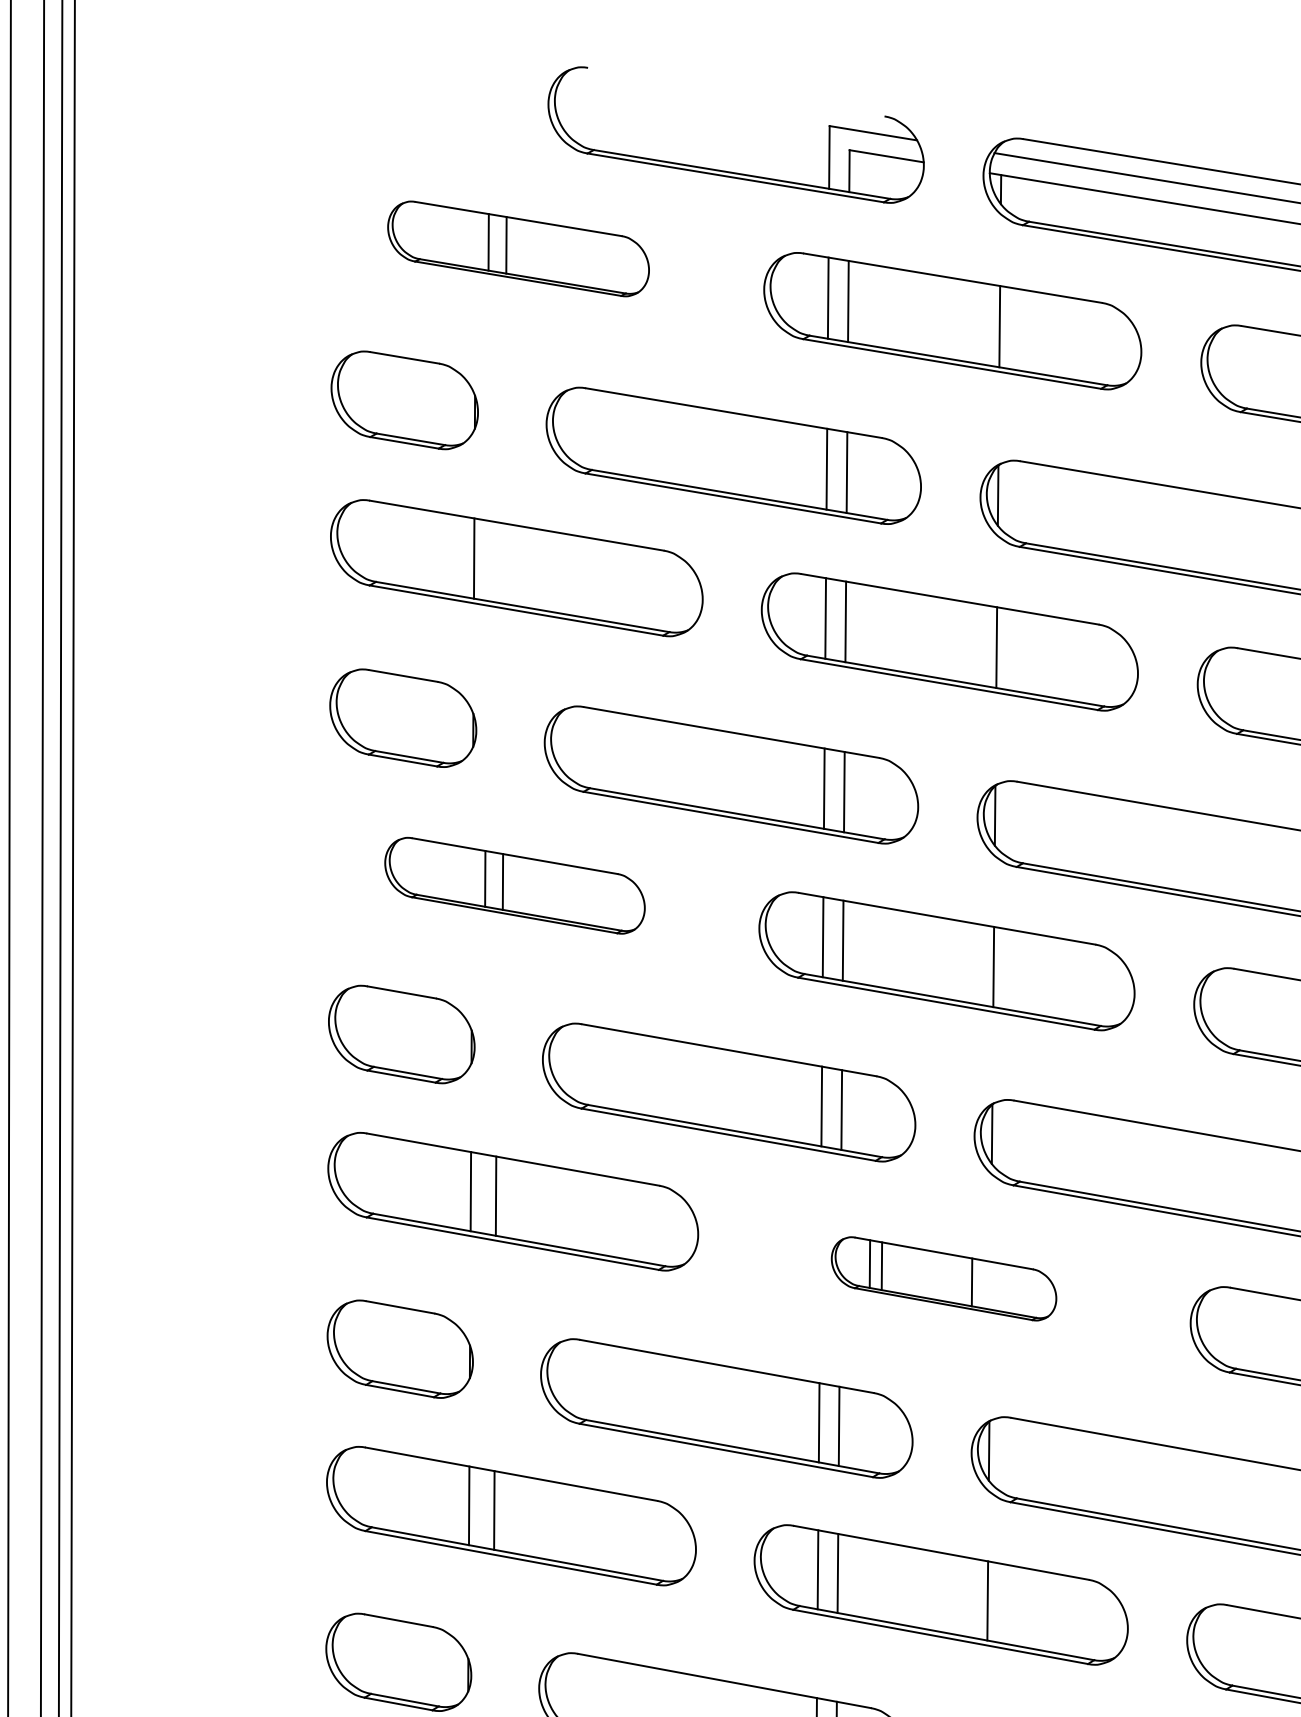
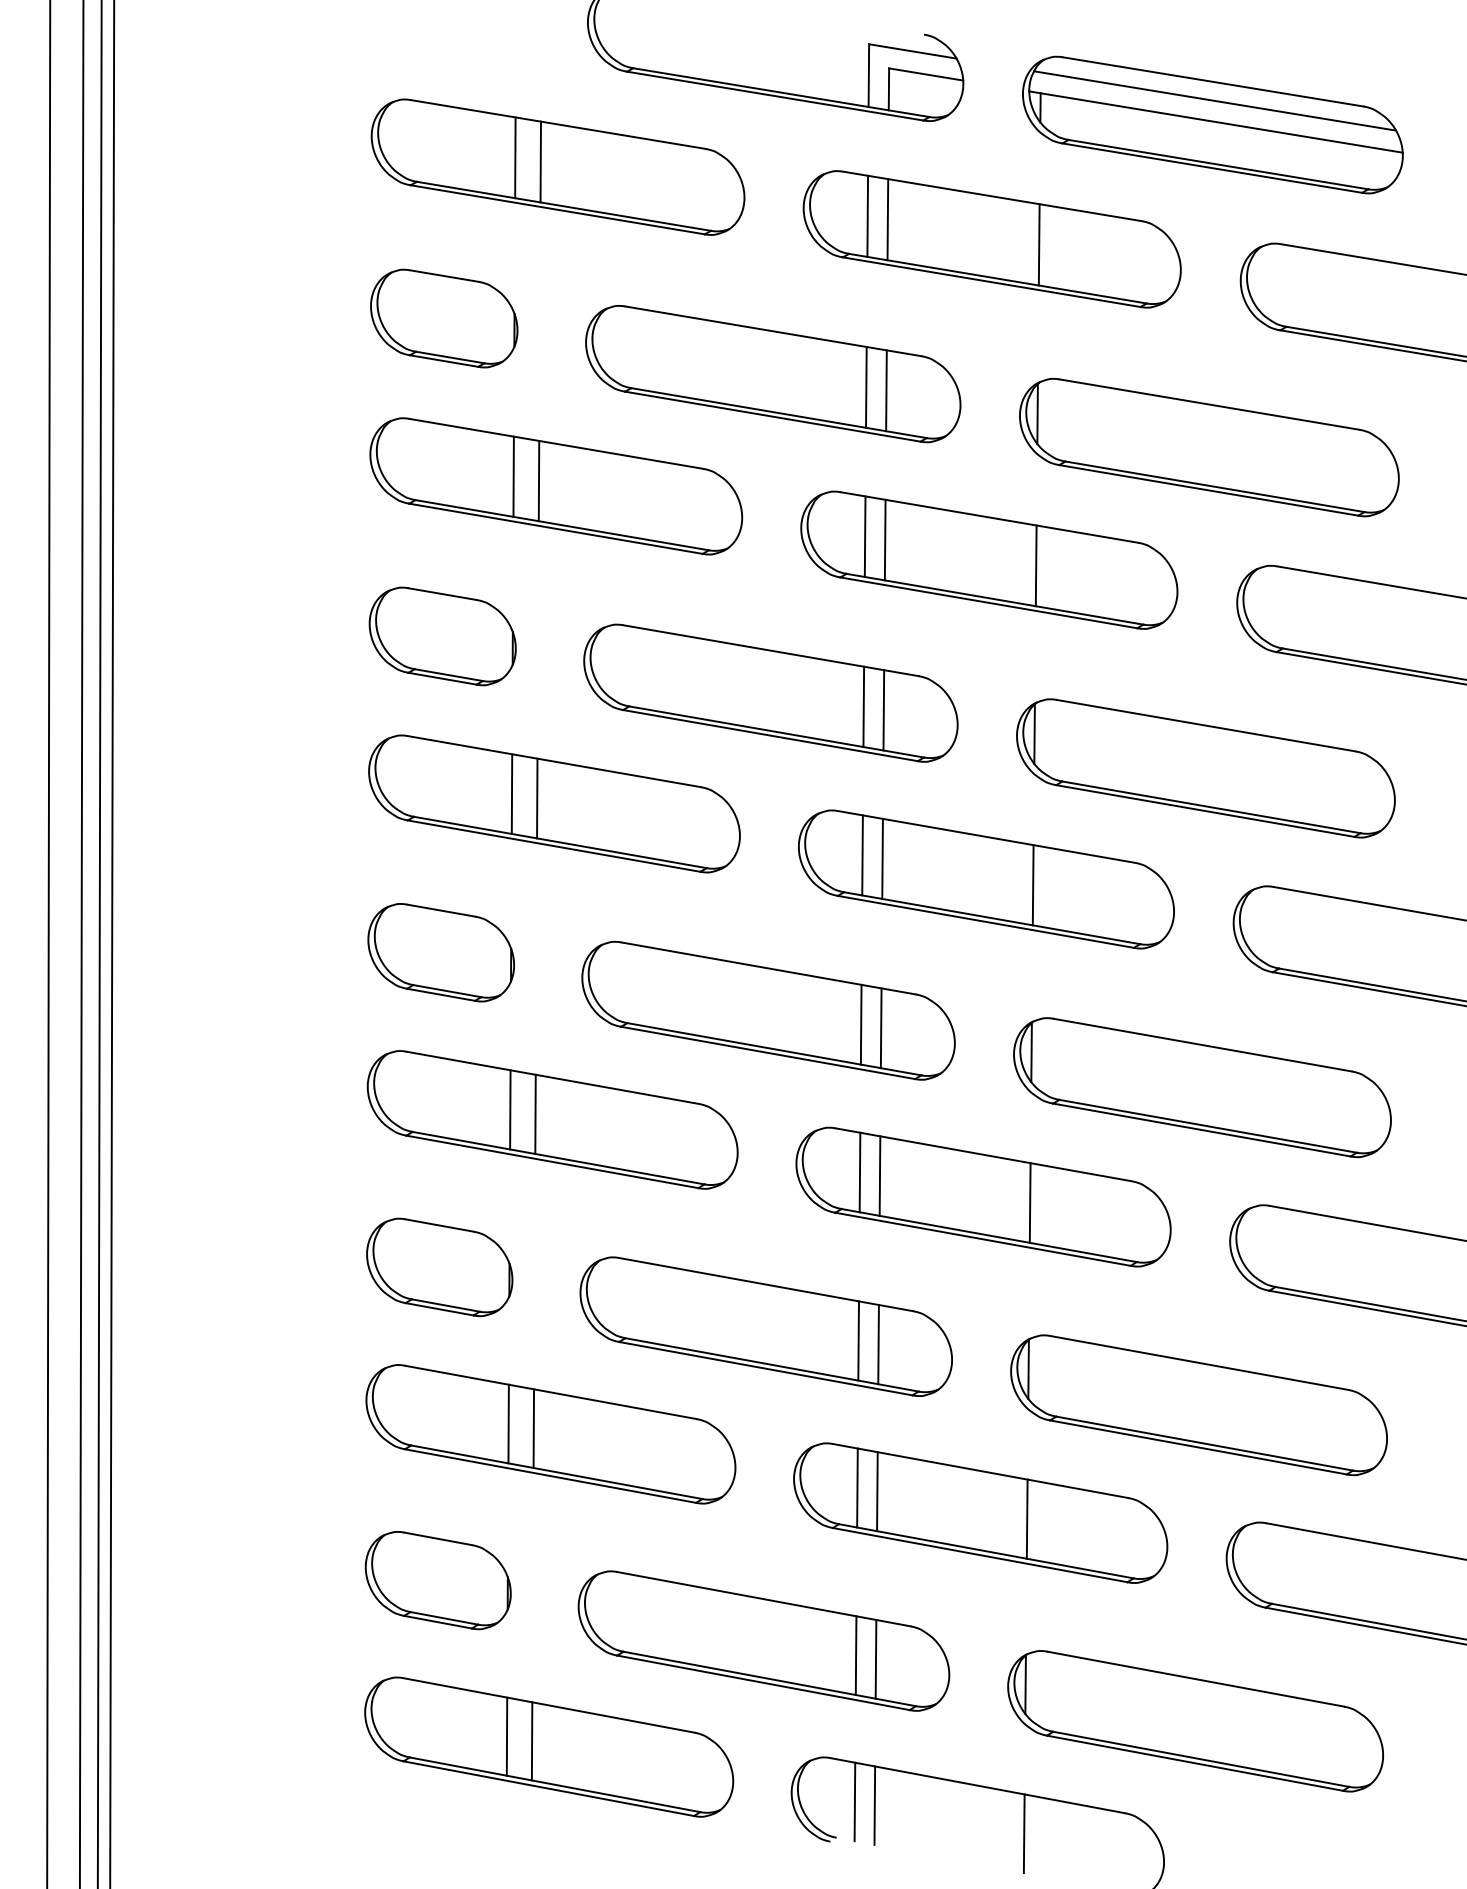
part: (518, 248) -> (557, 166), size x1.43
line: (499, 562) -> (538, 480), added
part: (515, 885) -> (554, 803), size x1.43
part: (944, 1278) -> (983, 1196), size x1.67

